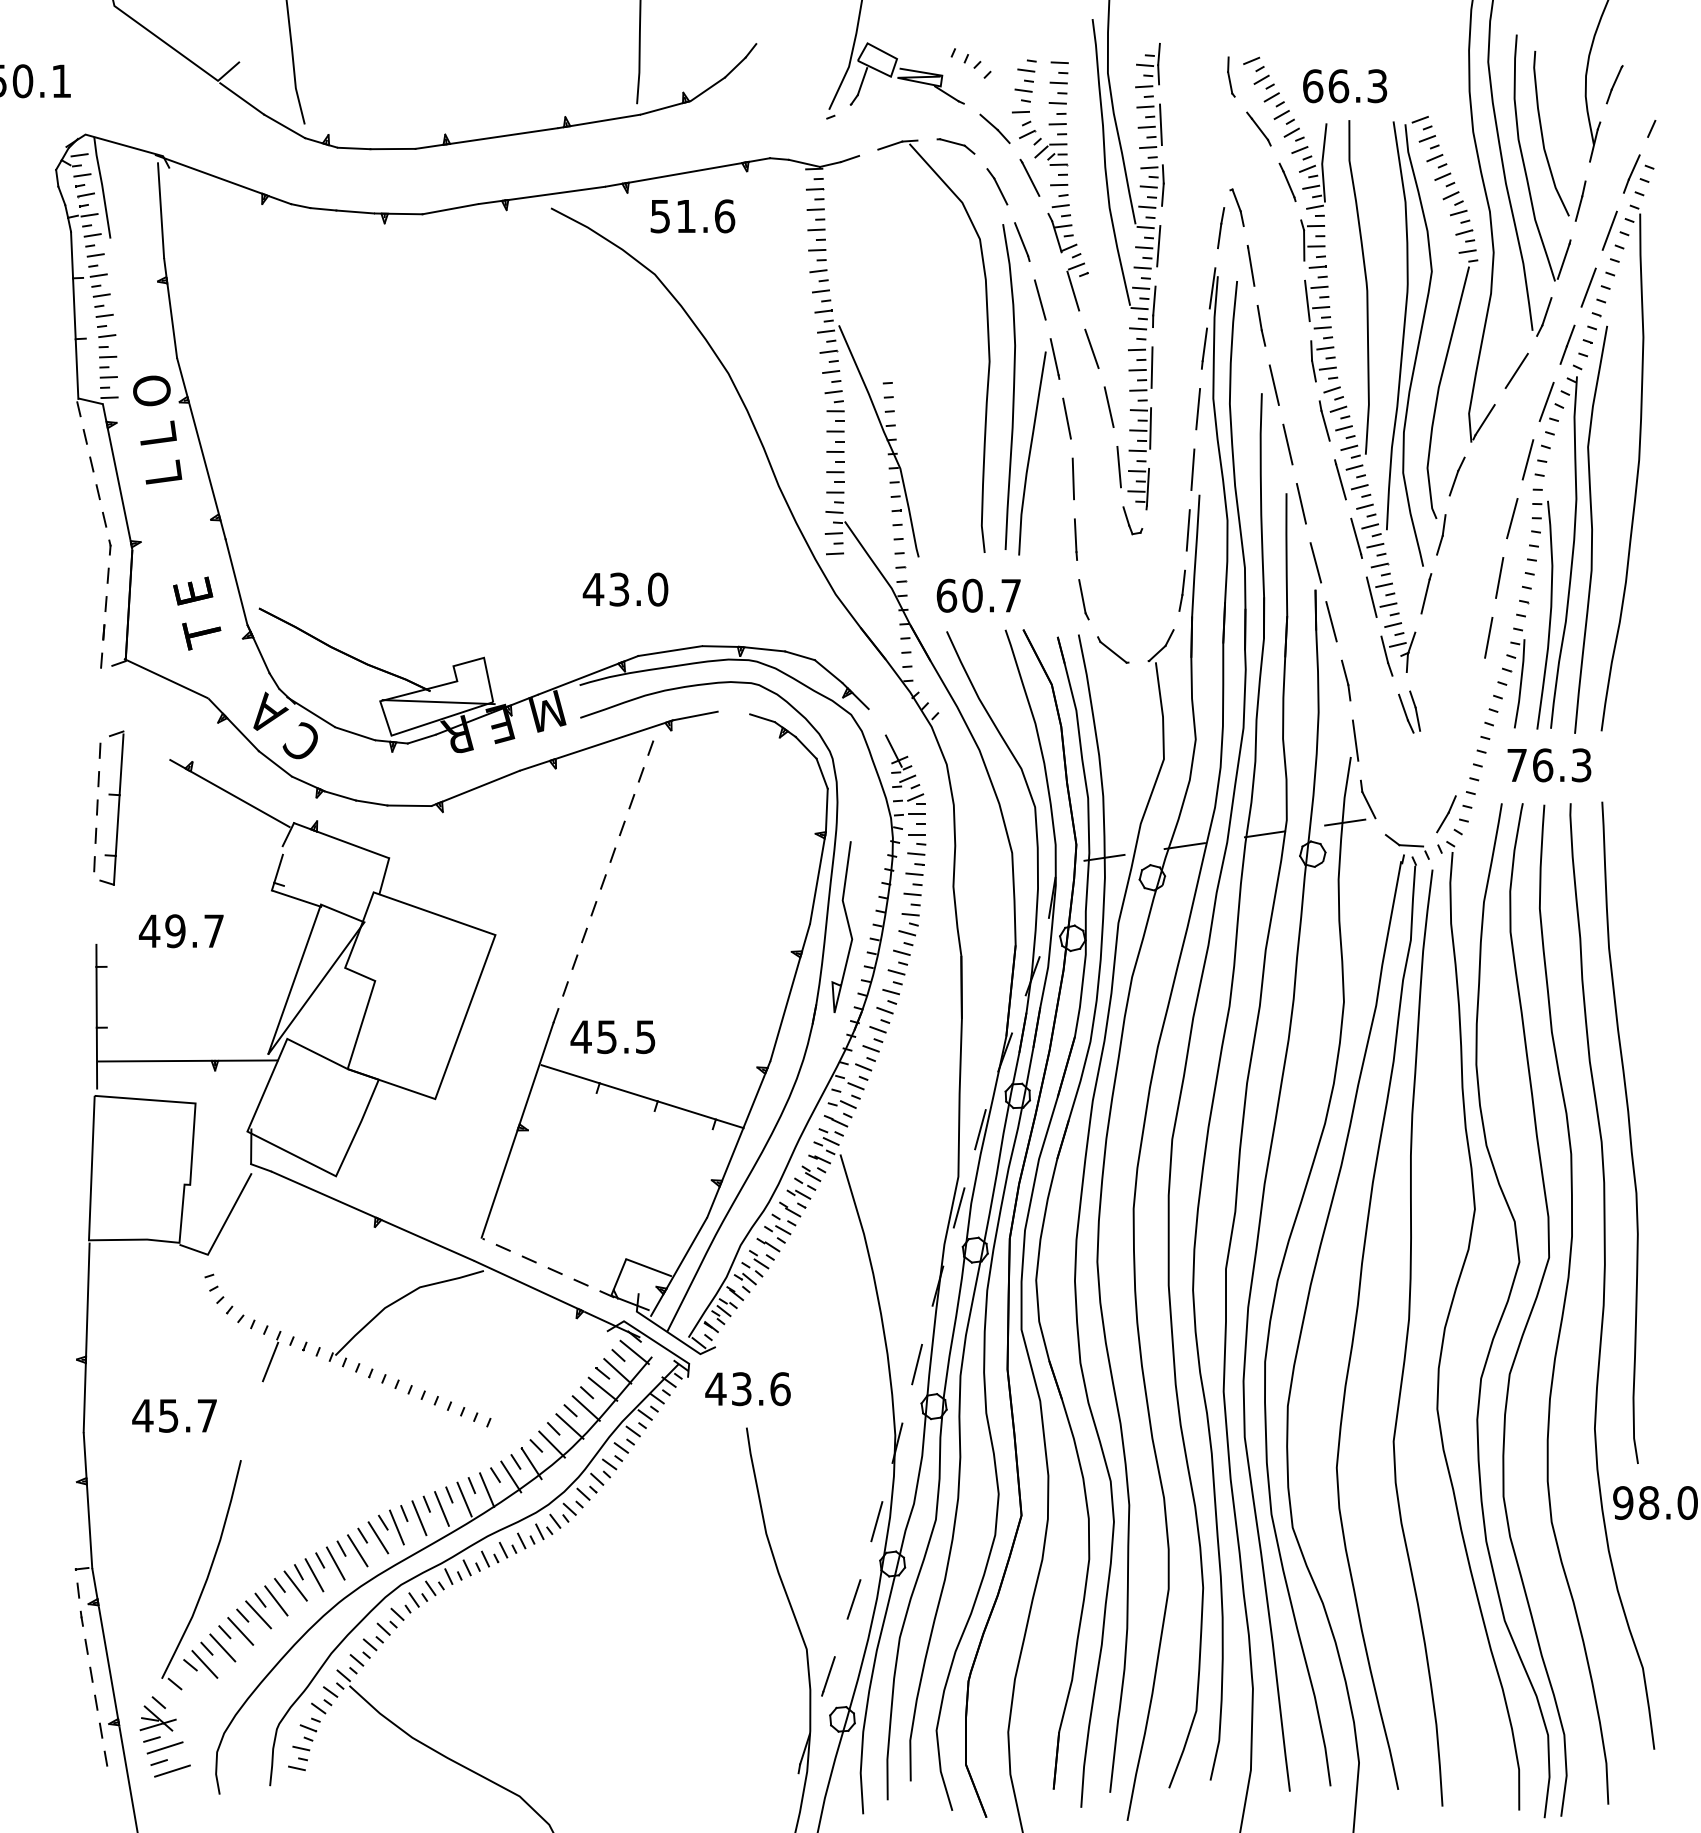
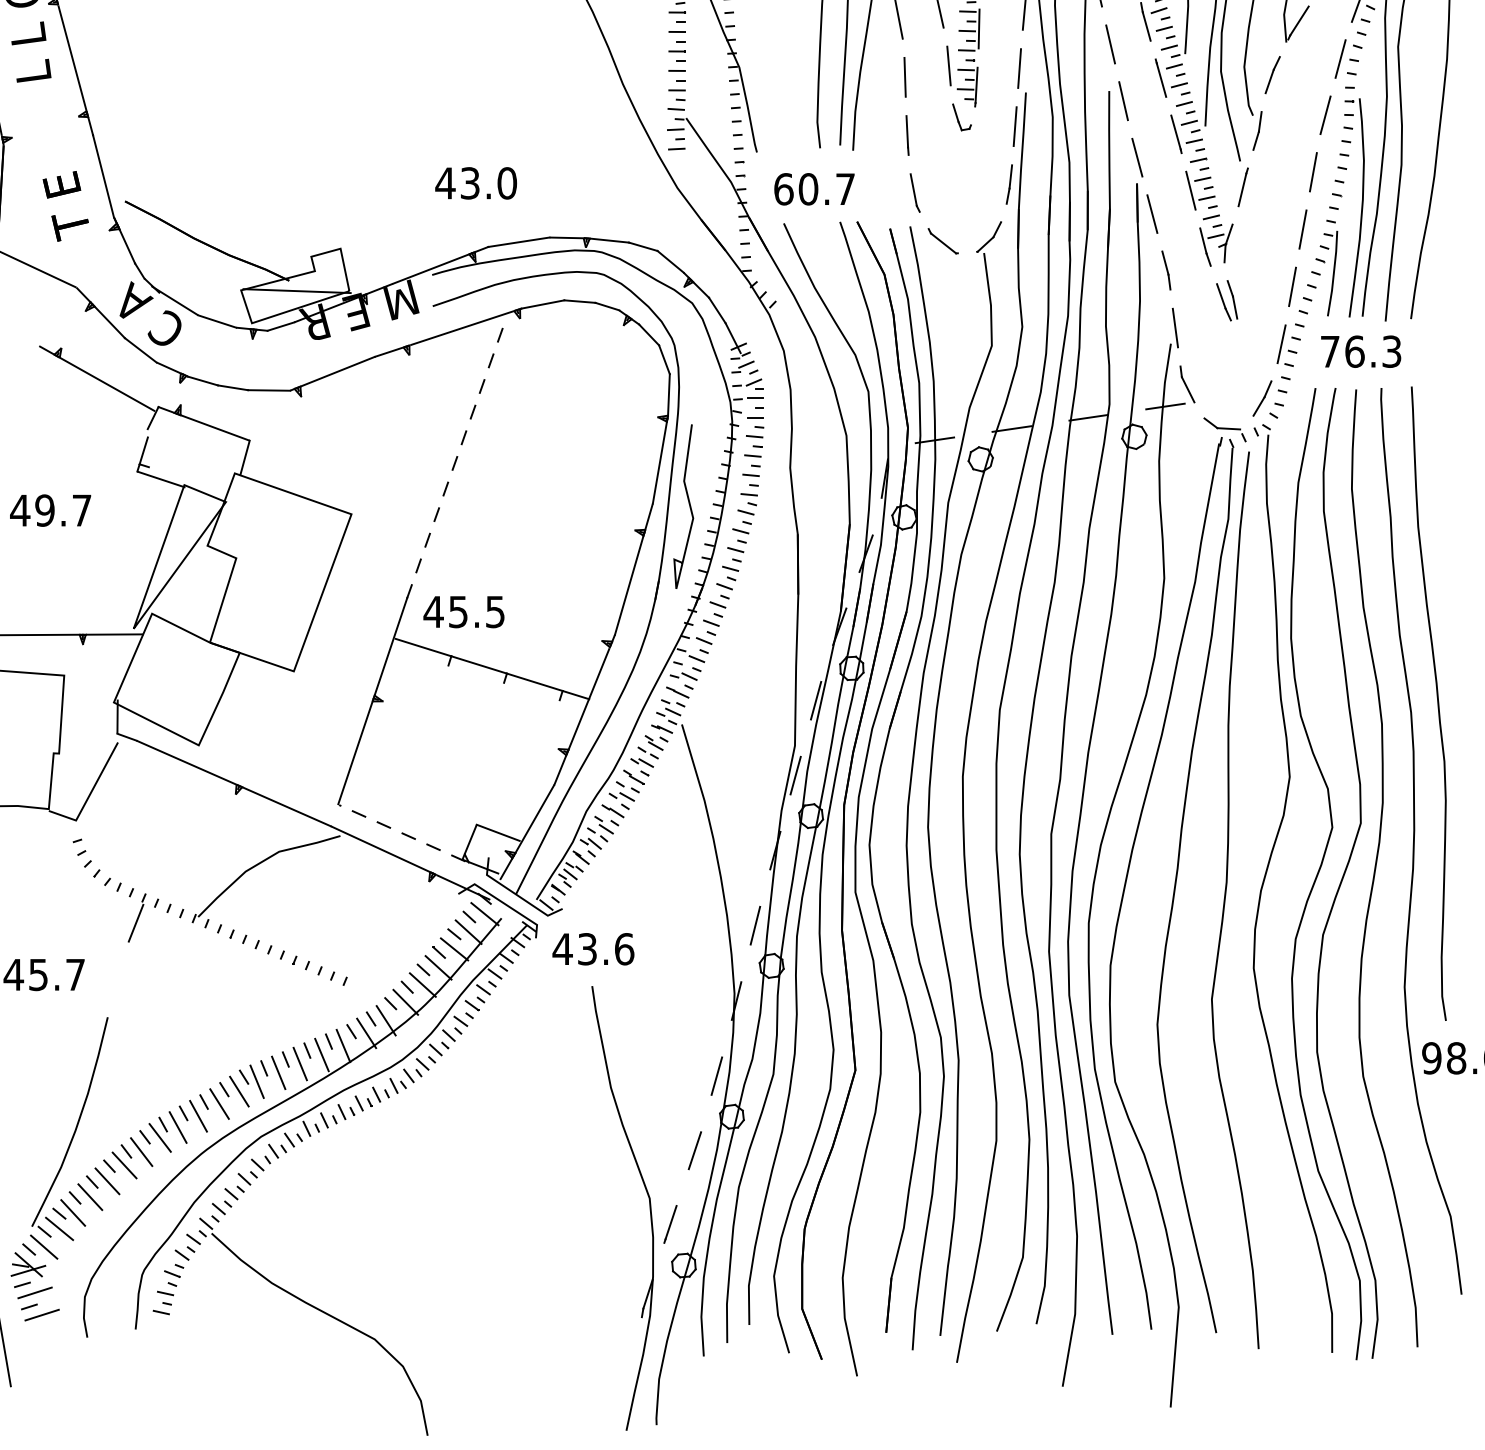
line: (1477, 697) -> (1292, 286), added
line: (733, 712) -> (579, 301), added
line: (876, 722) -> (716, 310), added
line: (1466, 757) -> (1281, 344), added
line: (190, 1680) -> (59, 1228), added
line: (174, 1700) -> (44, 1247), added

